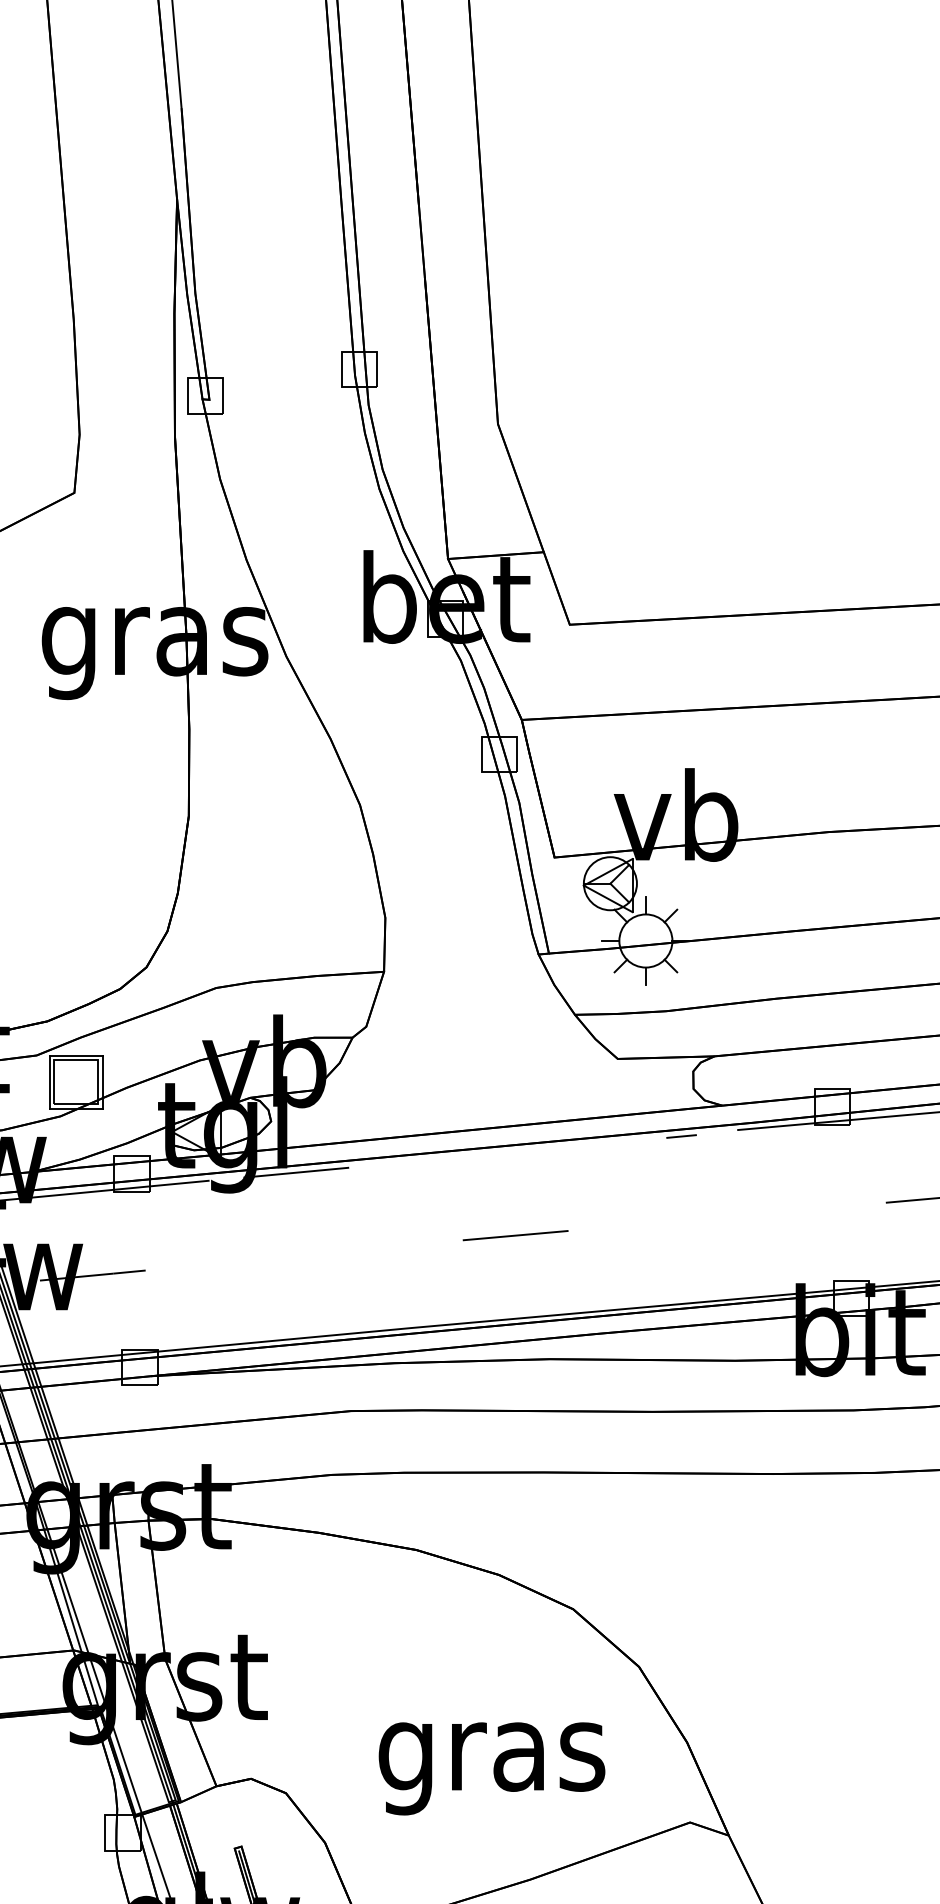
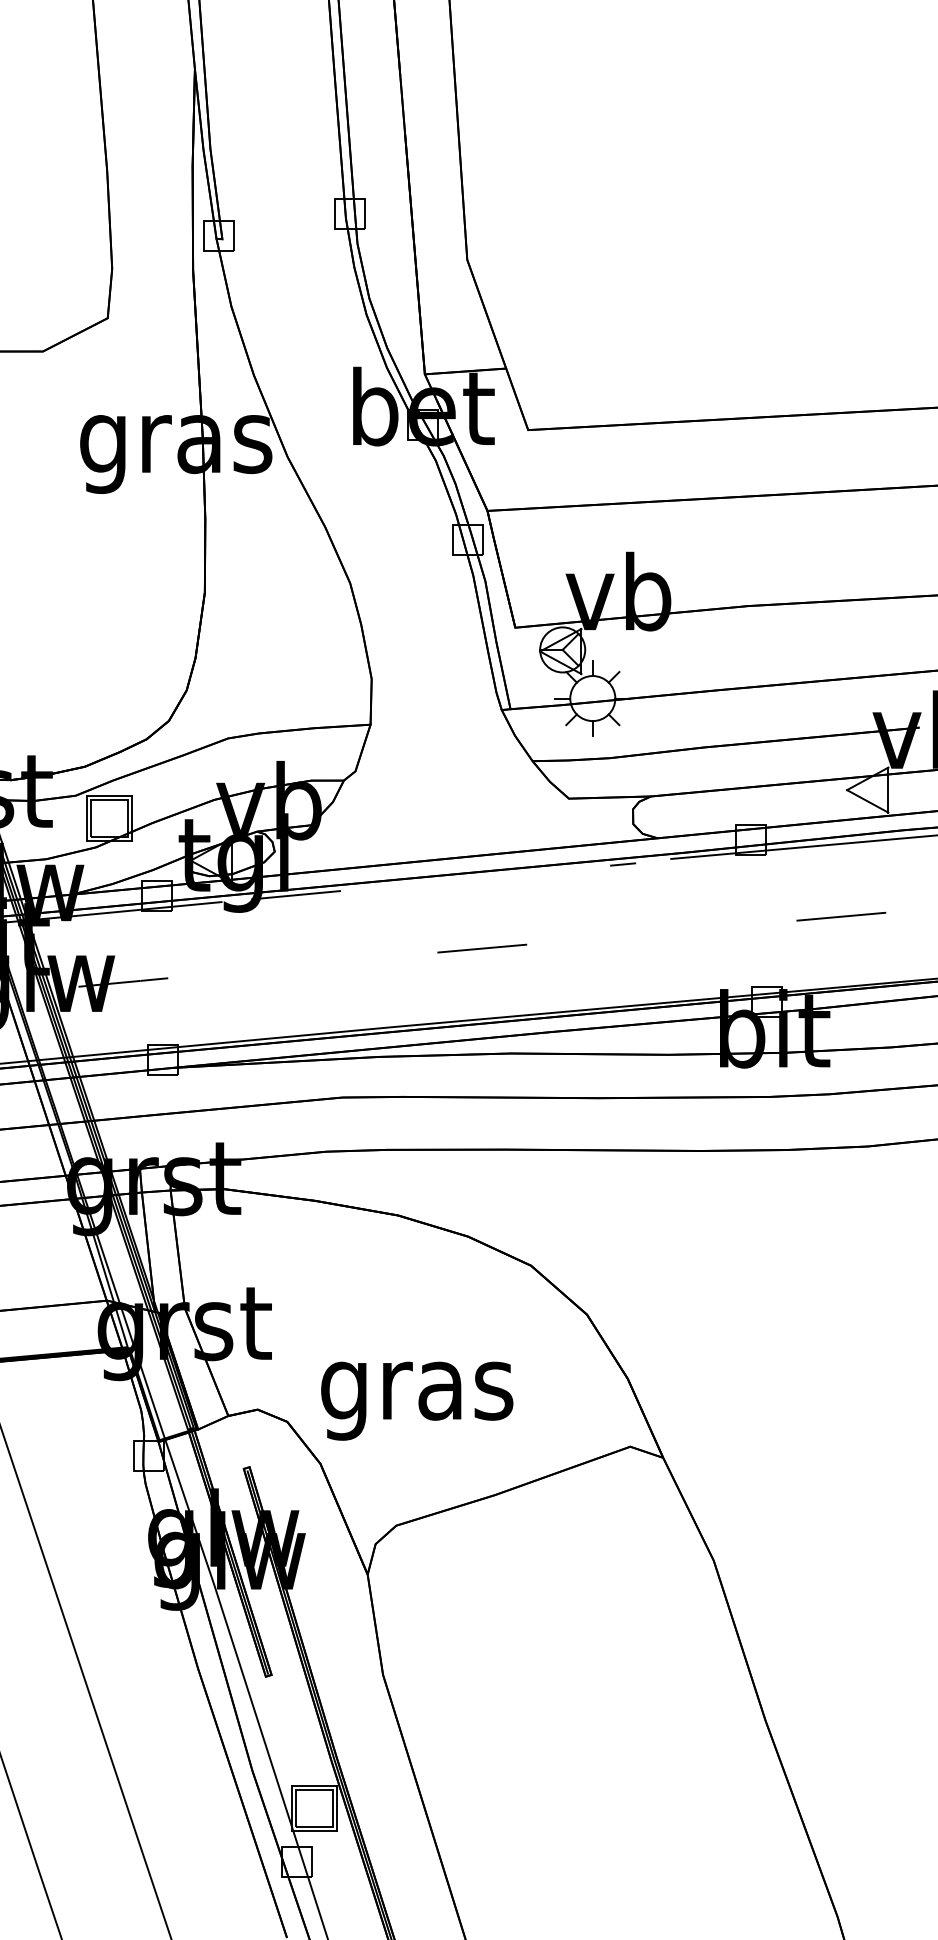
text: (492, 1768) -> (417, 1400), moved

